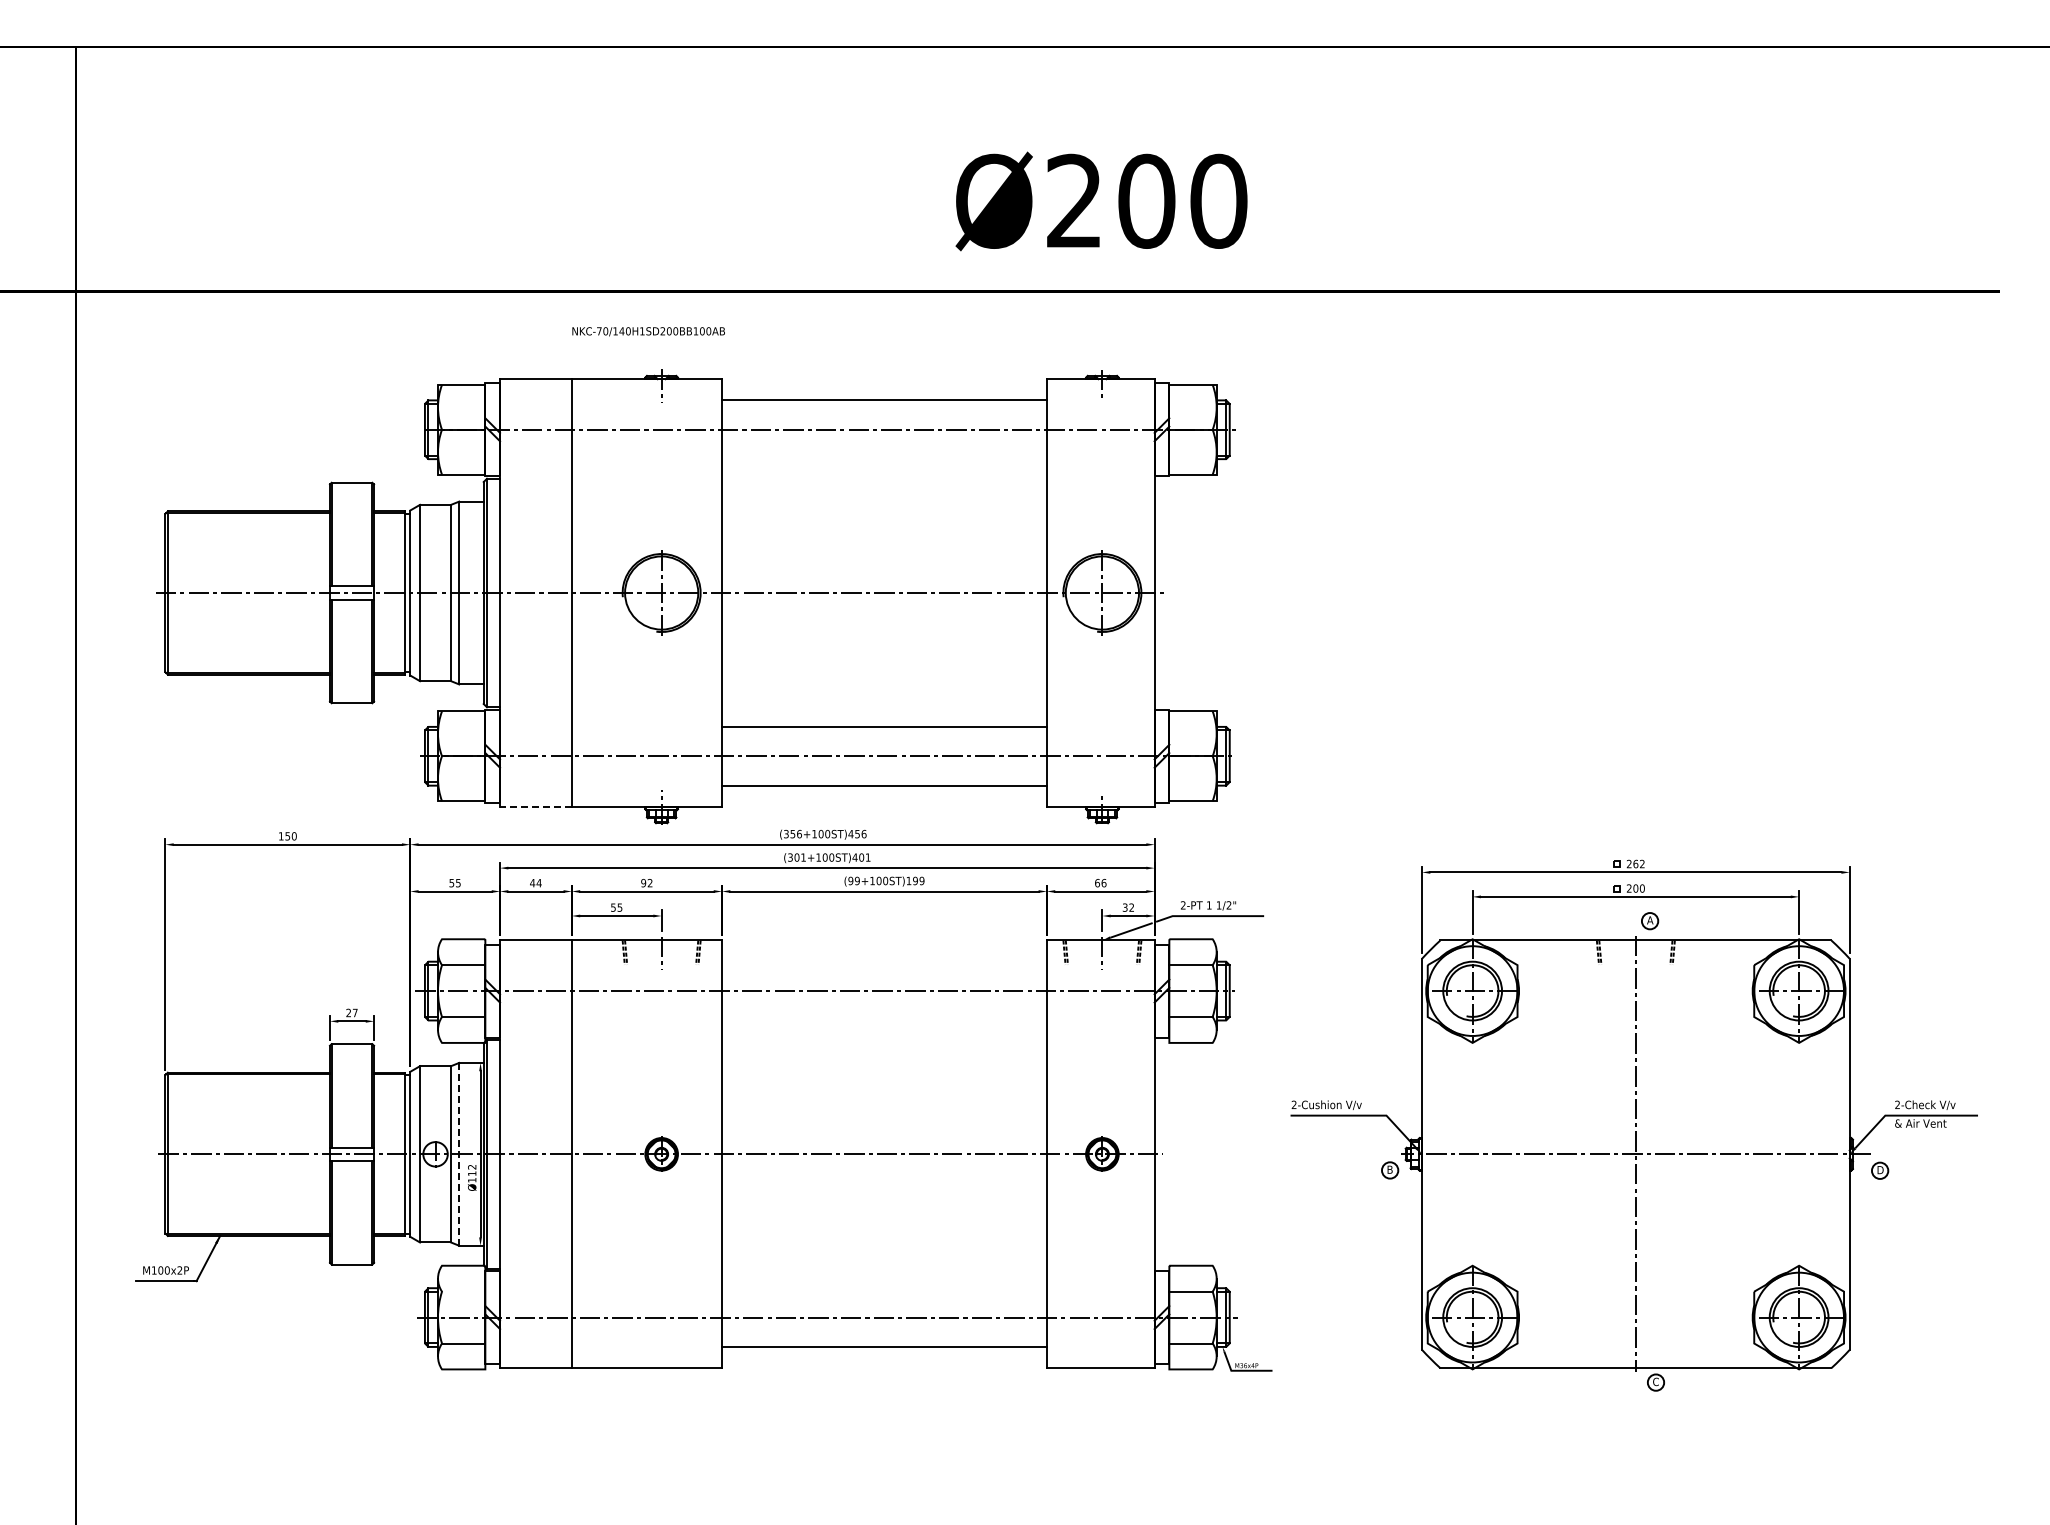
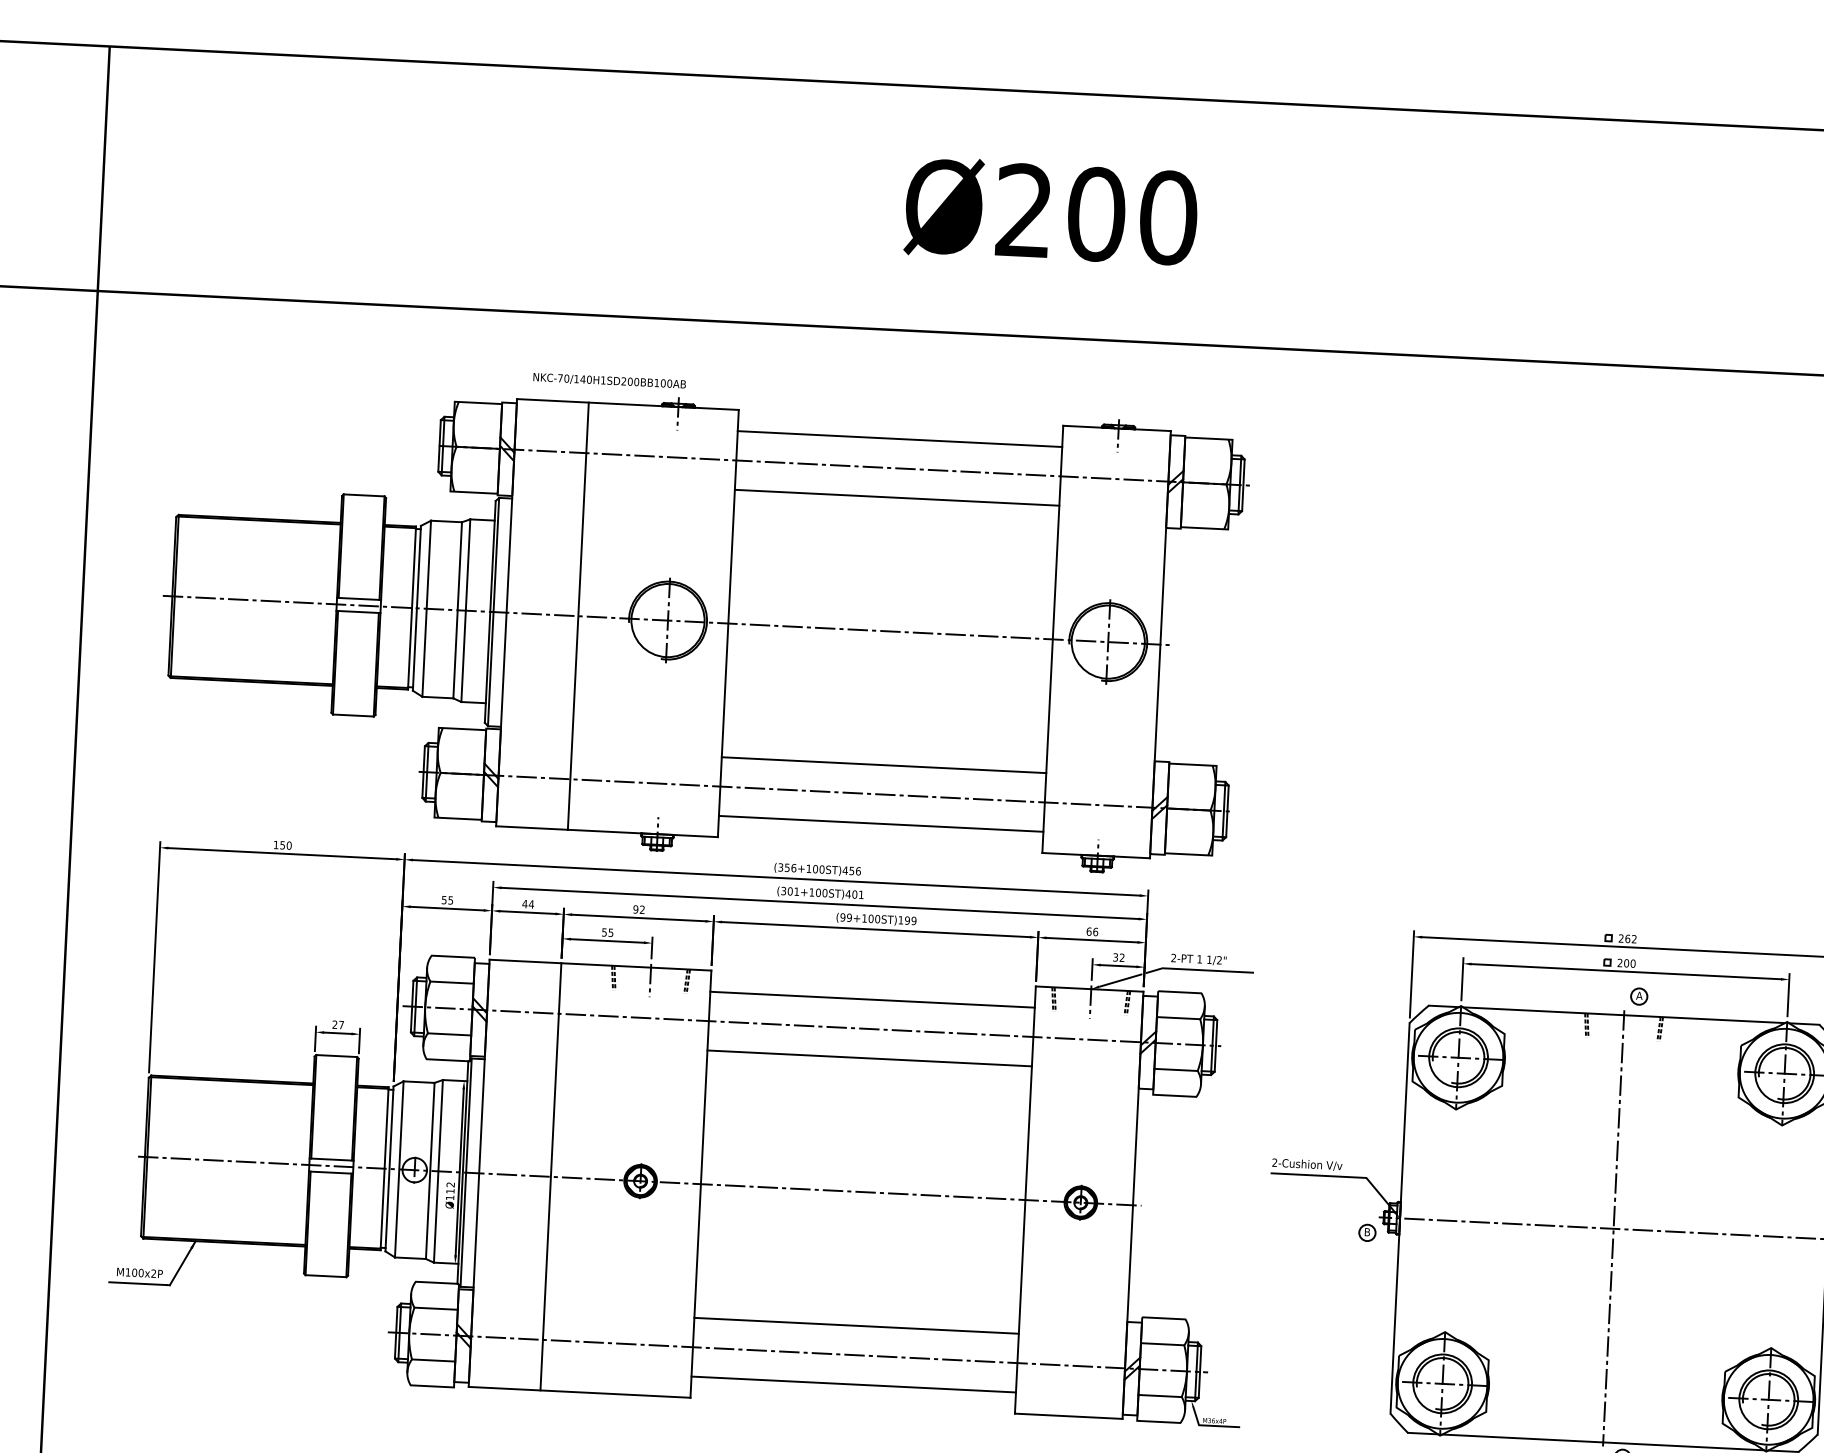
text: (1101, 201) -> (1051, 212), moved
text: (648, 331) -> (609, 380), moved
line: (884, 459) -> (897, 498), added
line: (535, 806) -> (531, 827), dashed -> solid
line: (884, 961) -> (872, 999), added
line: (884, 1020) -> (869, 1058), added
line: (459, 1154) -> (438, 1171), dashed -> solid
line: (884, 1288) -> (856, 1326), added
line: (463, 1291) -> (435, 1308), added

